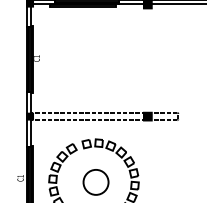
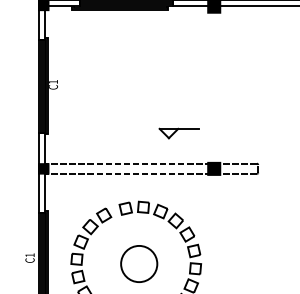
part: (123, 92) -> (178, 133), added

